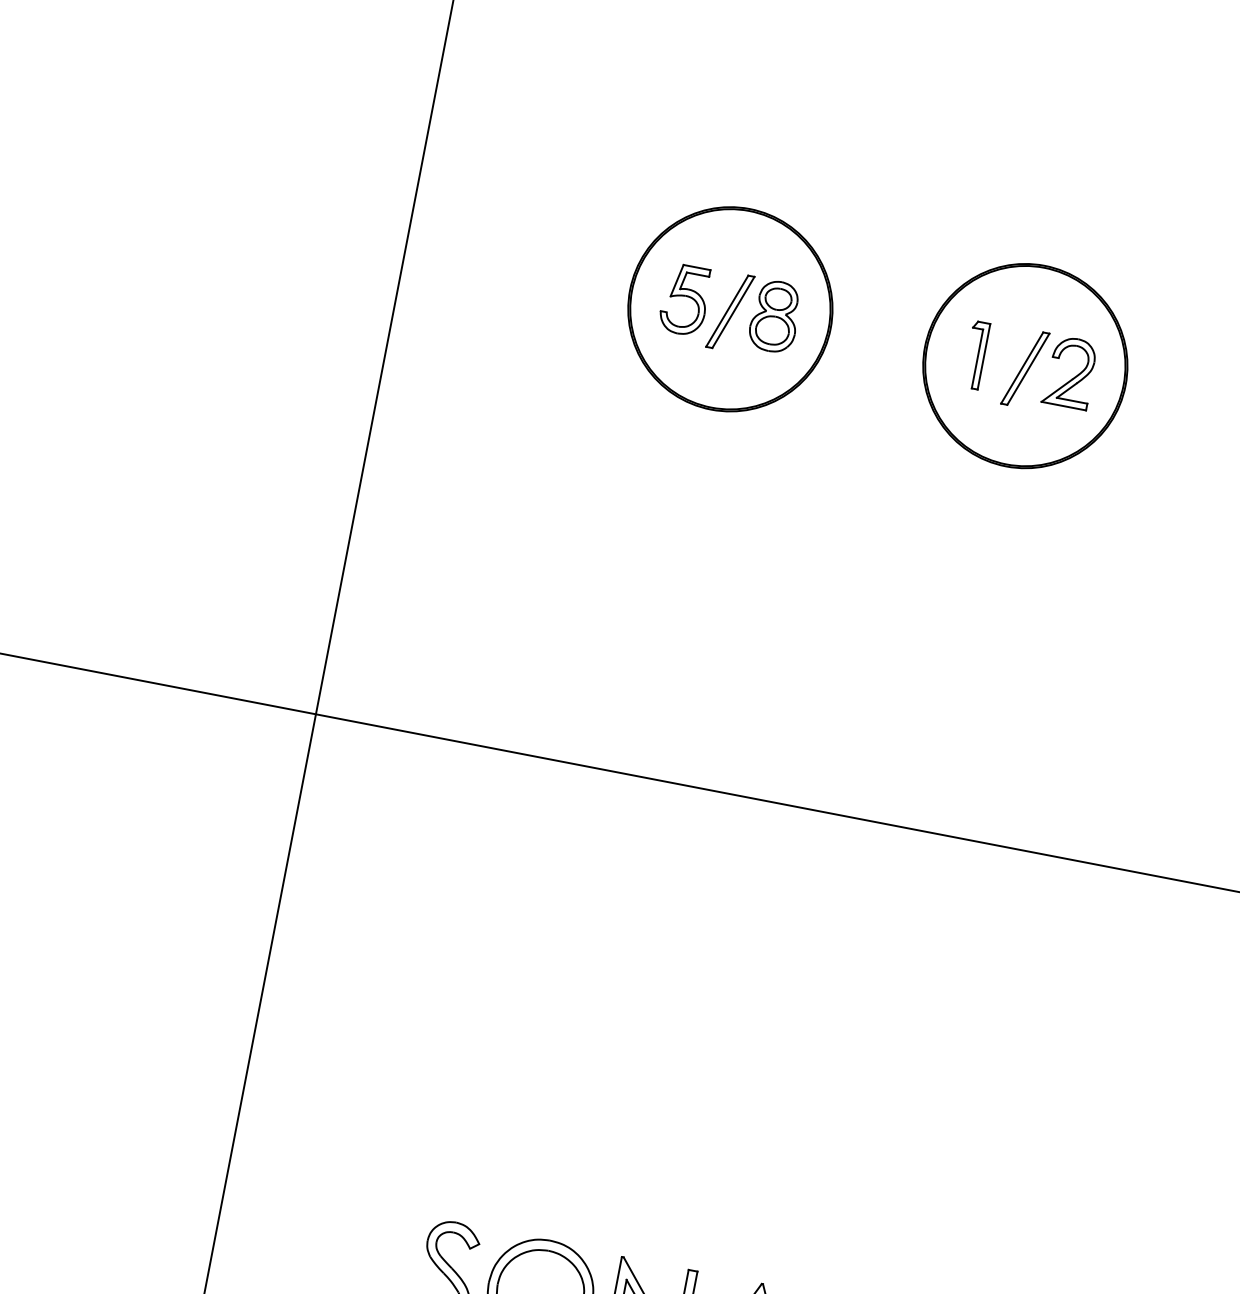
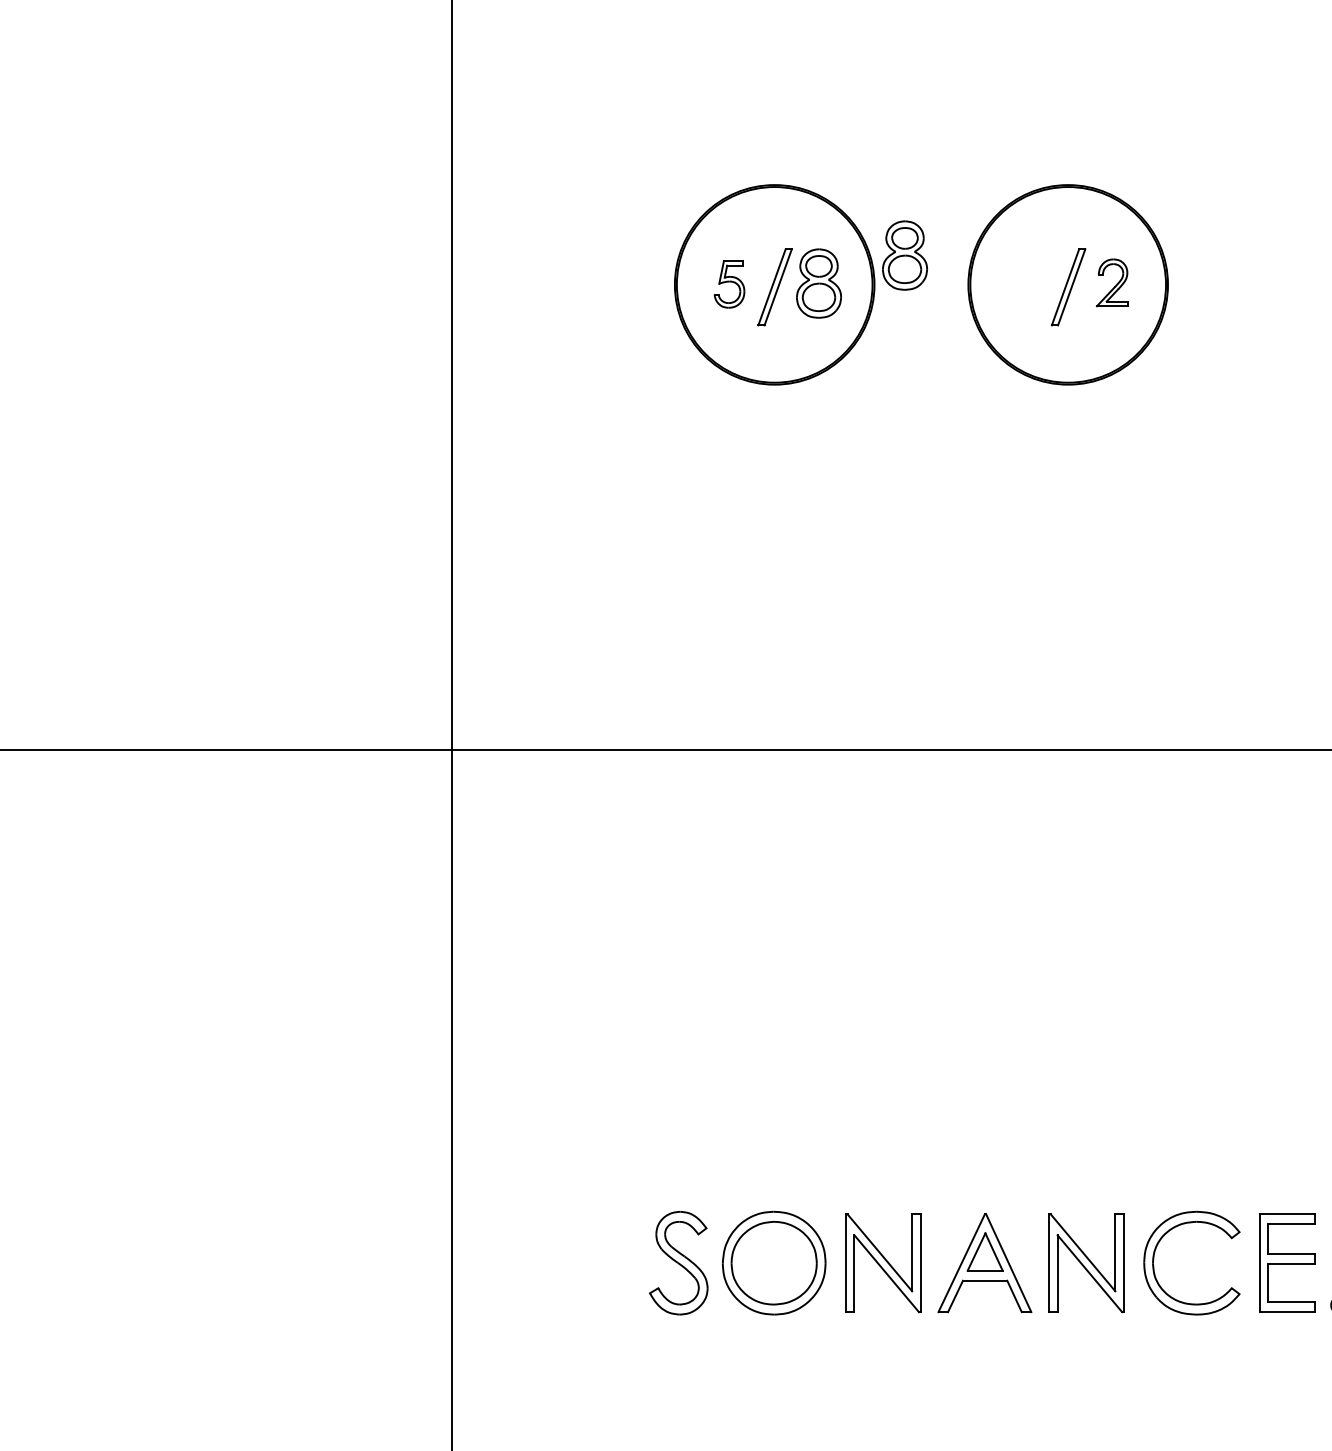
part: (685, 300) -> (729, 284), size x0.7
part: (866, 304) -> (904, 255), added
part: (975, 354) -> (1018, 282), removed
part: (1070, 372) -> (1112, 282), size x0.7

